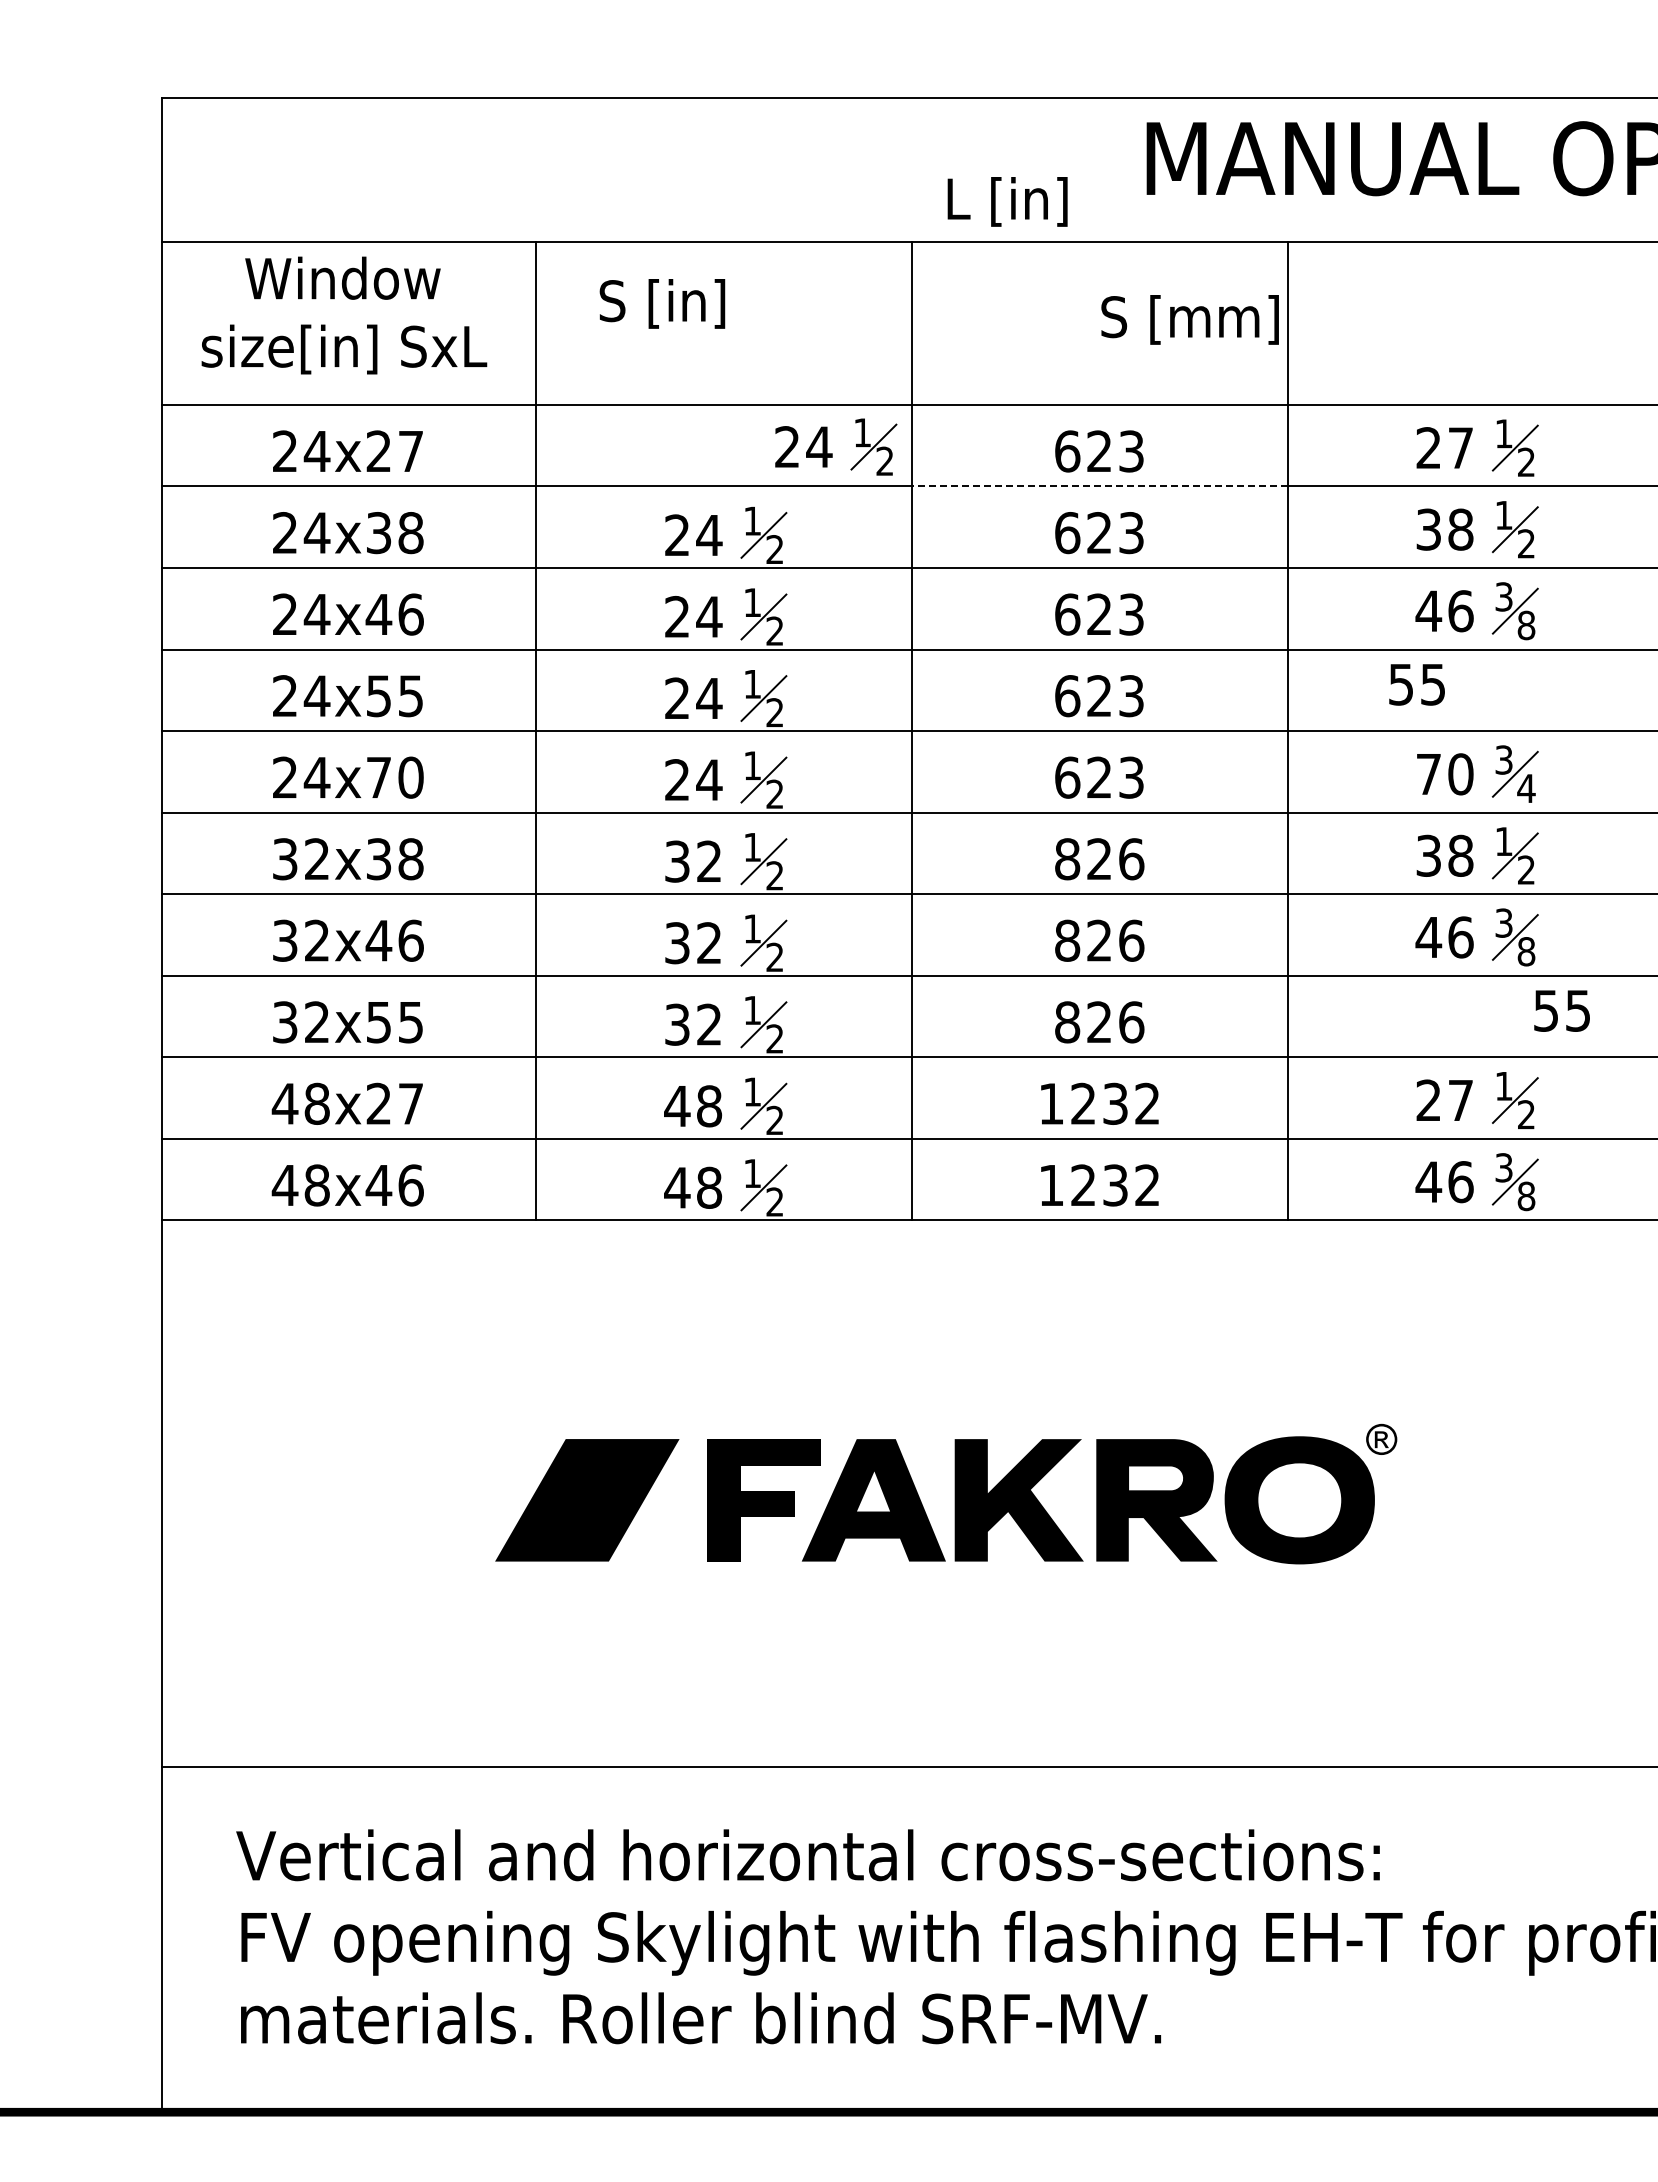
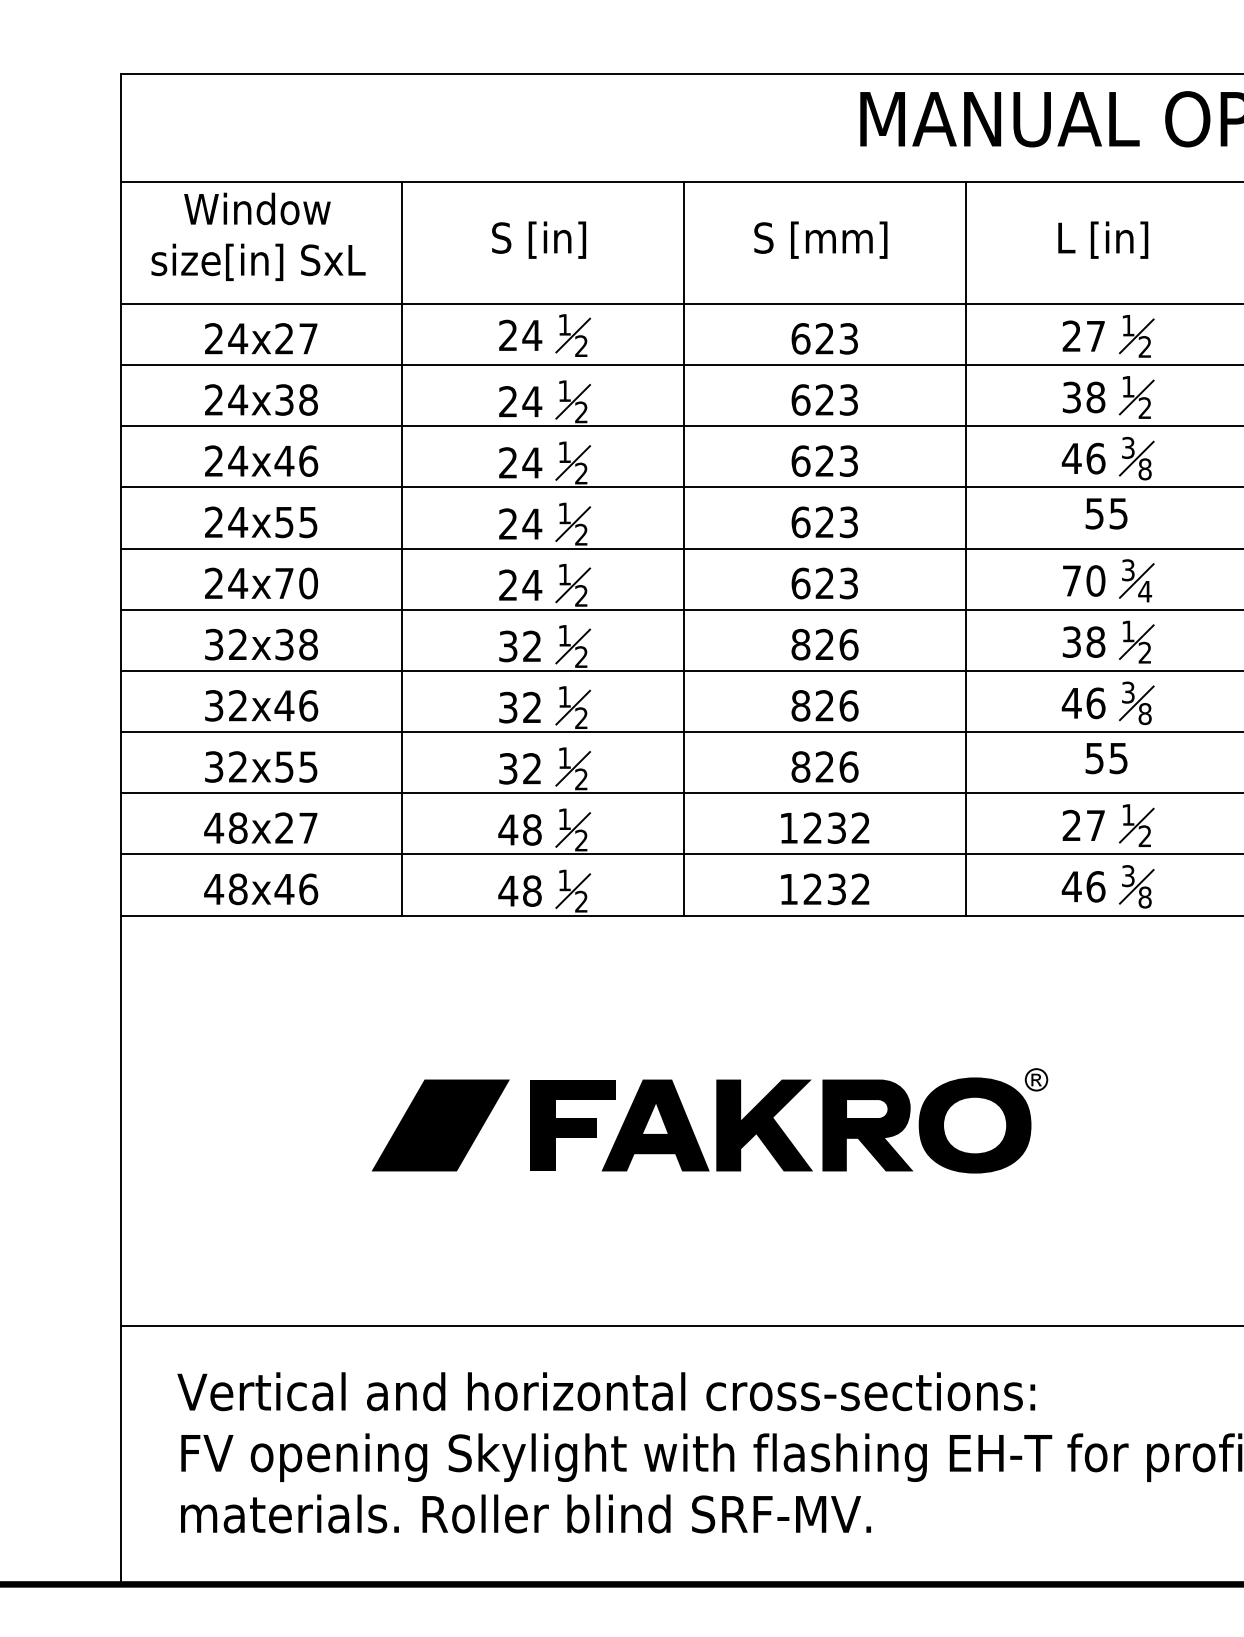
text: (1007, 201) -> (1103, 239), moved
text: (662, 303) -> (539, 239), moved
text: (1189, 319) -> (820, 239), moved
part: (832, 453) -> (542, 340), moved
line: (1099, 486) -> (824, 365), dashed -> solid
text: (1416, 684) -> (1106, 513), moved
text: (1561, 1010) -> (1106, 758), moved

